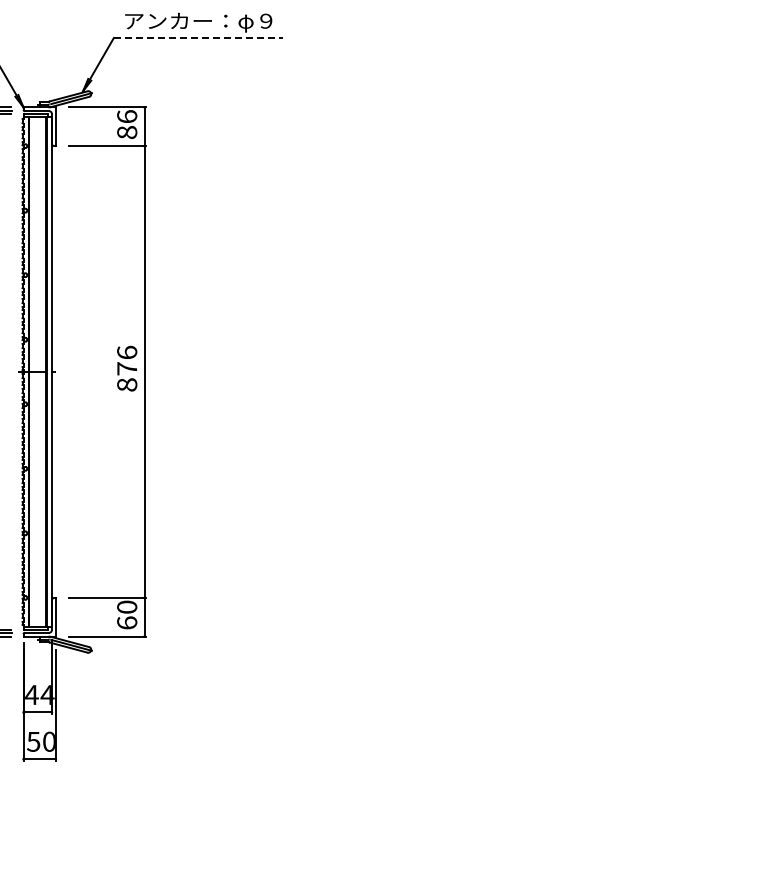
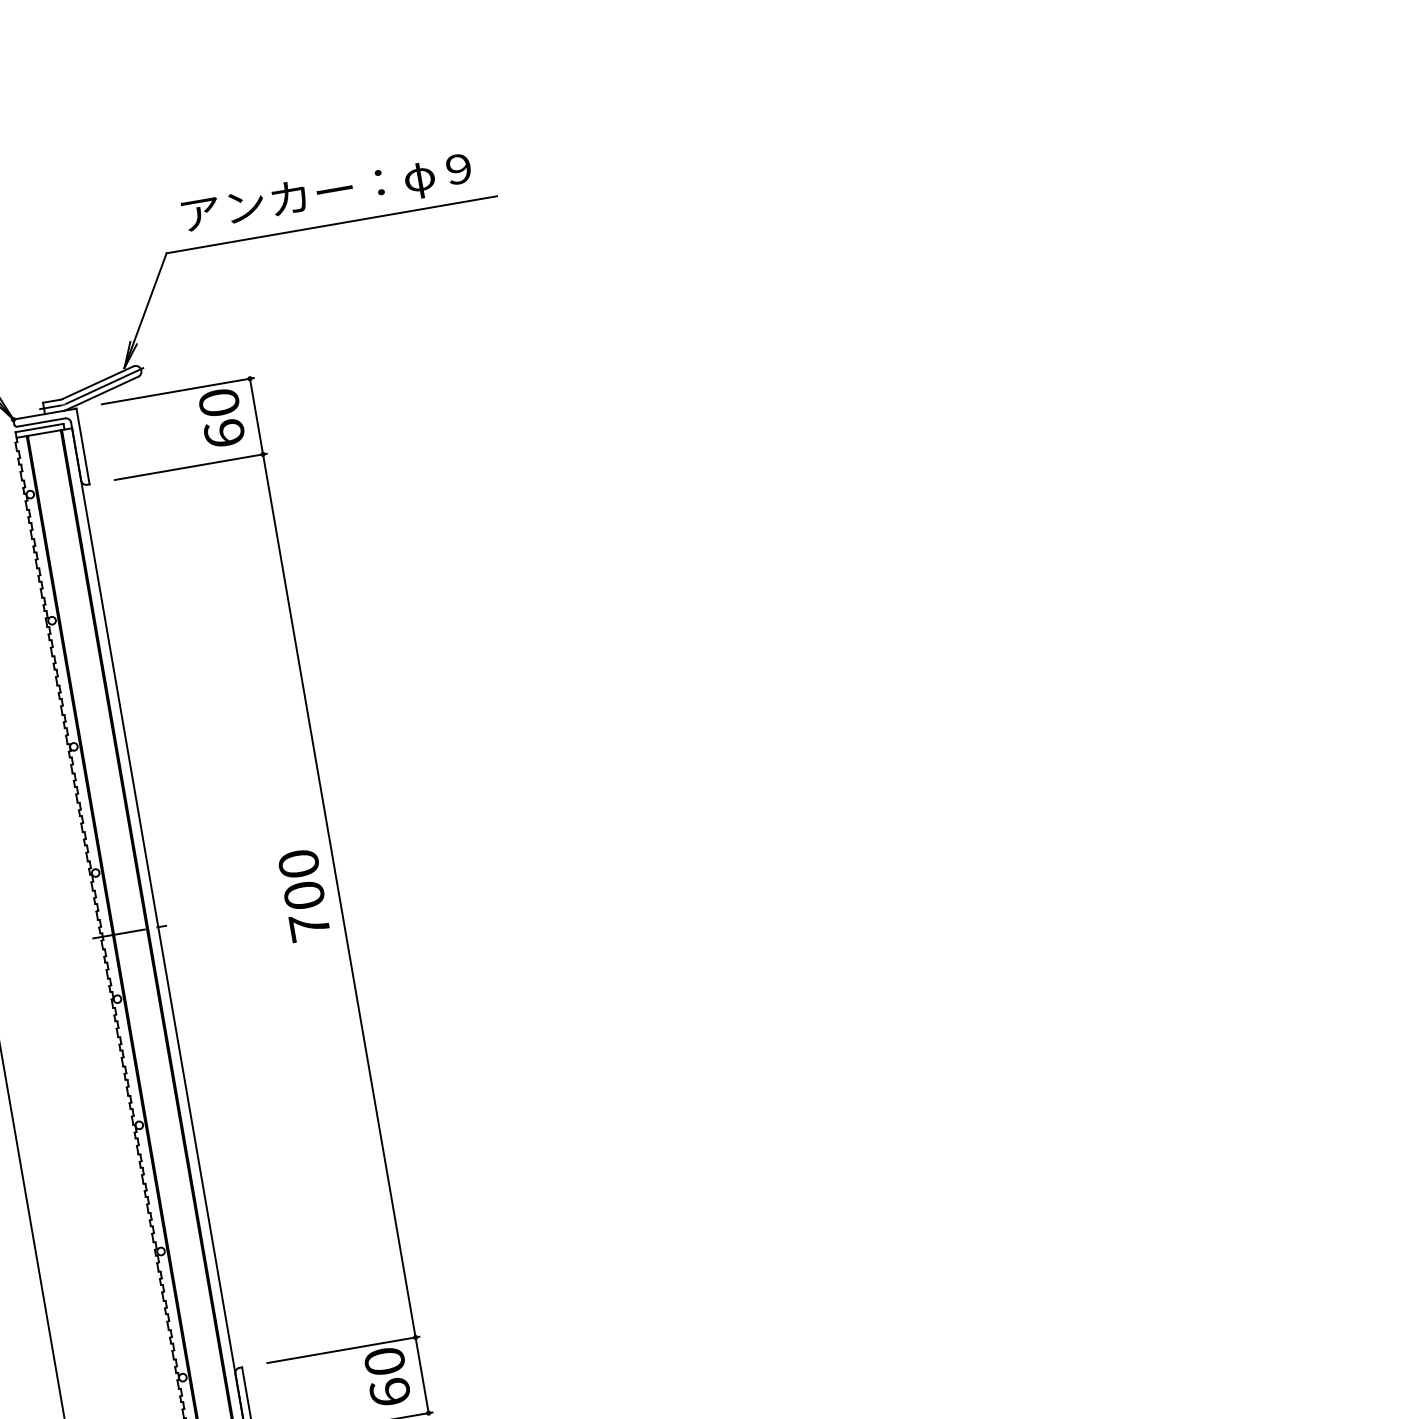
line: (198, 37) -> (331, 223), dashed -> solid
text: (127, 124) -> (222, 417), 86 -> 60
text: (127, 368) -> (304, 894), 876 -> 700

